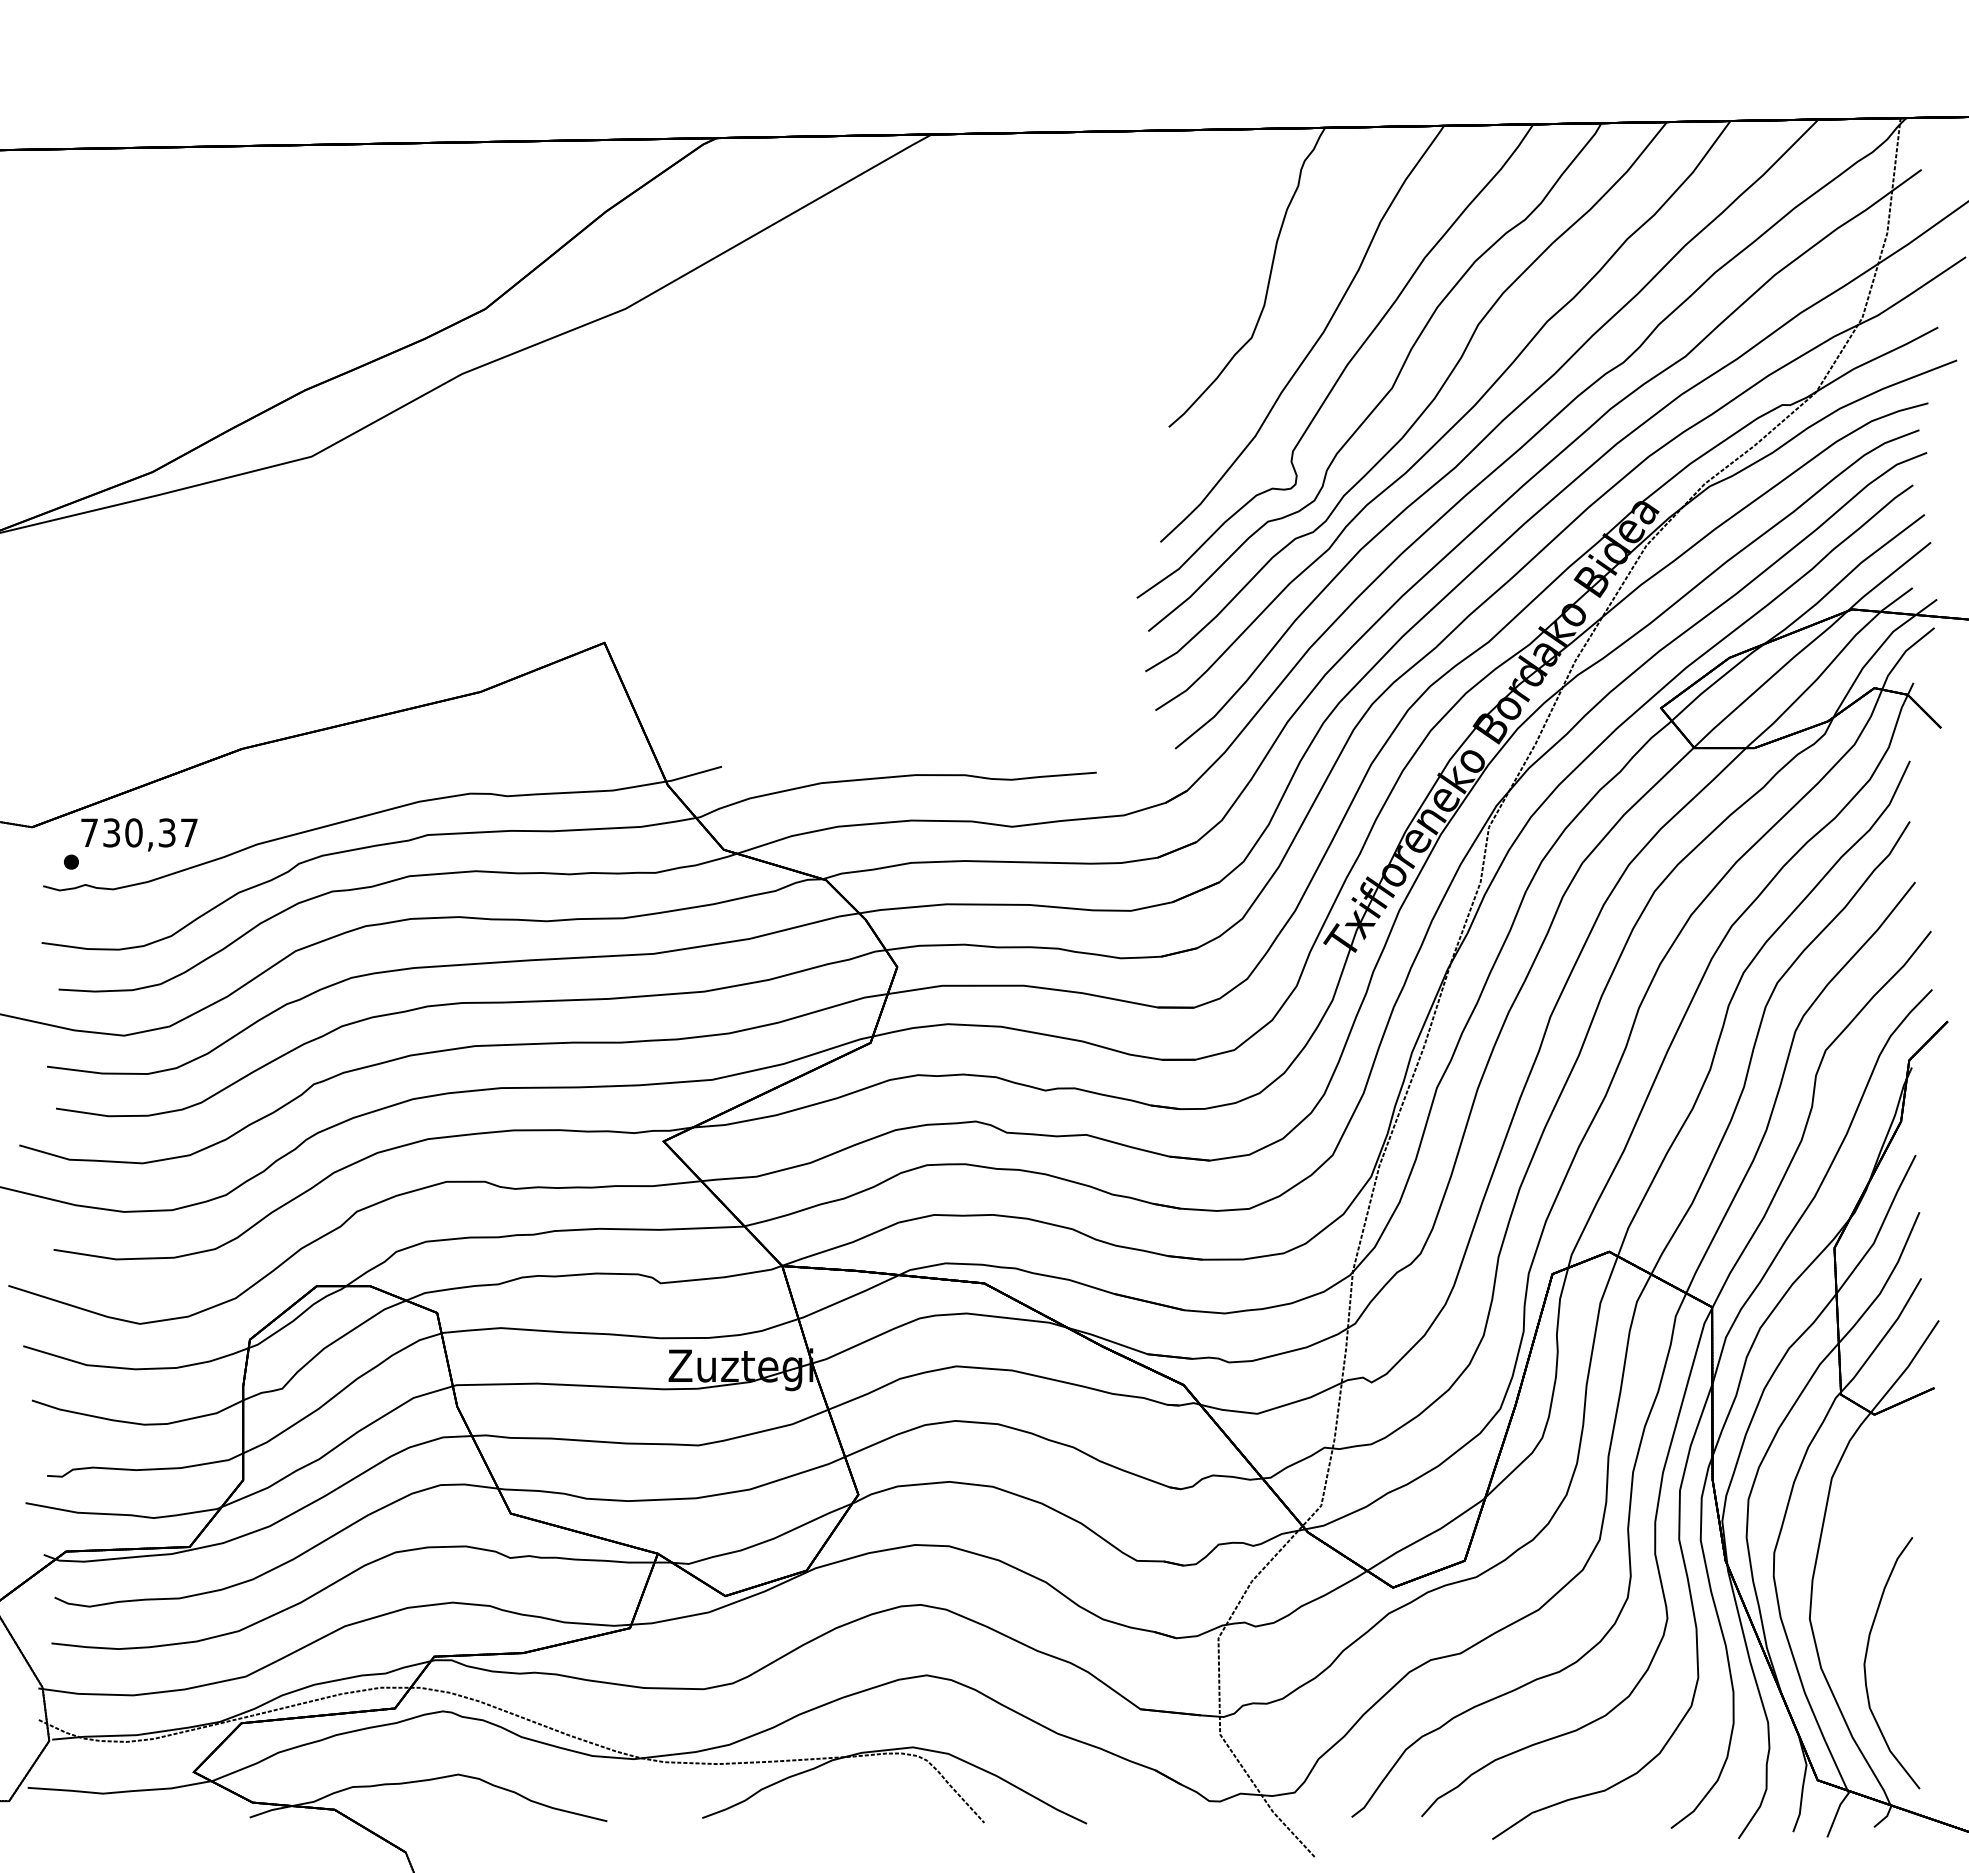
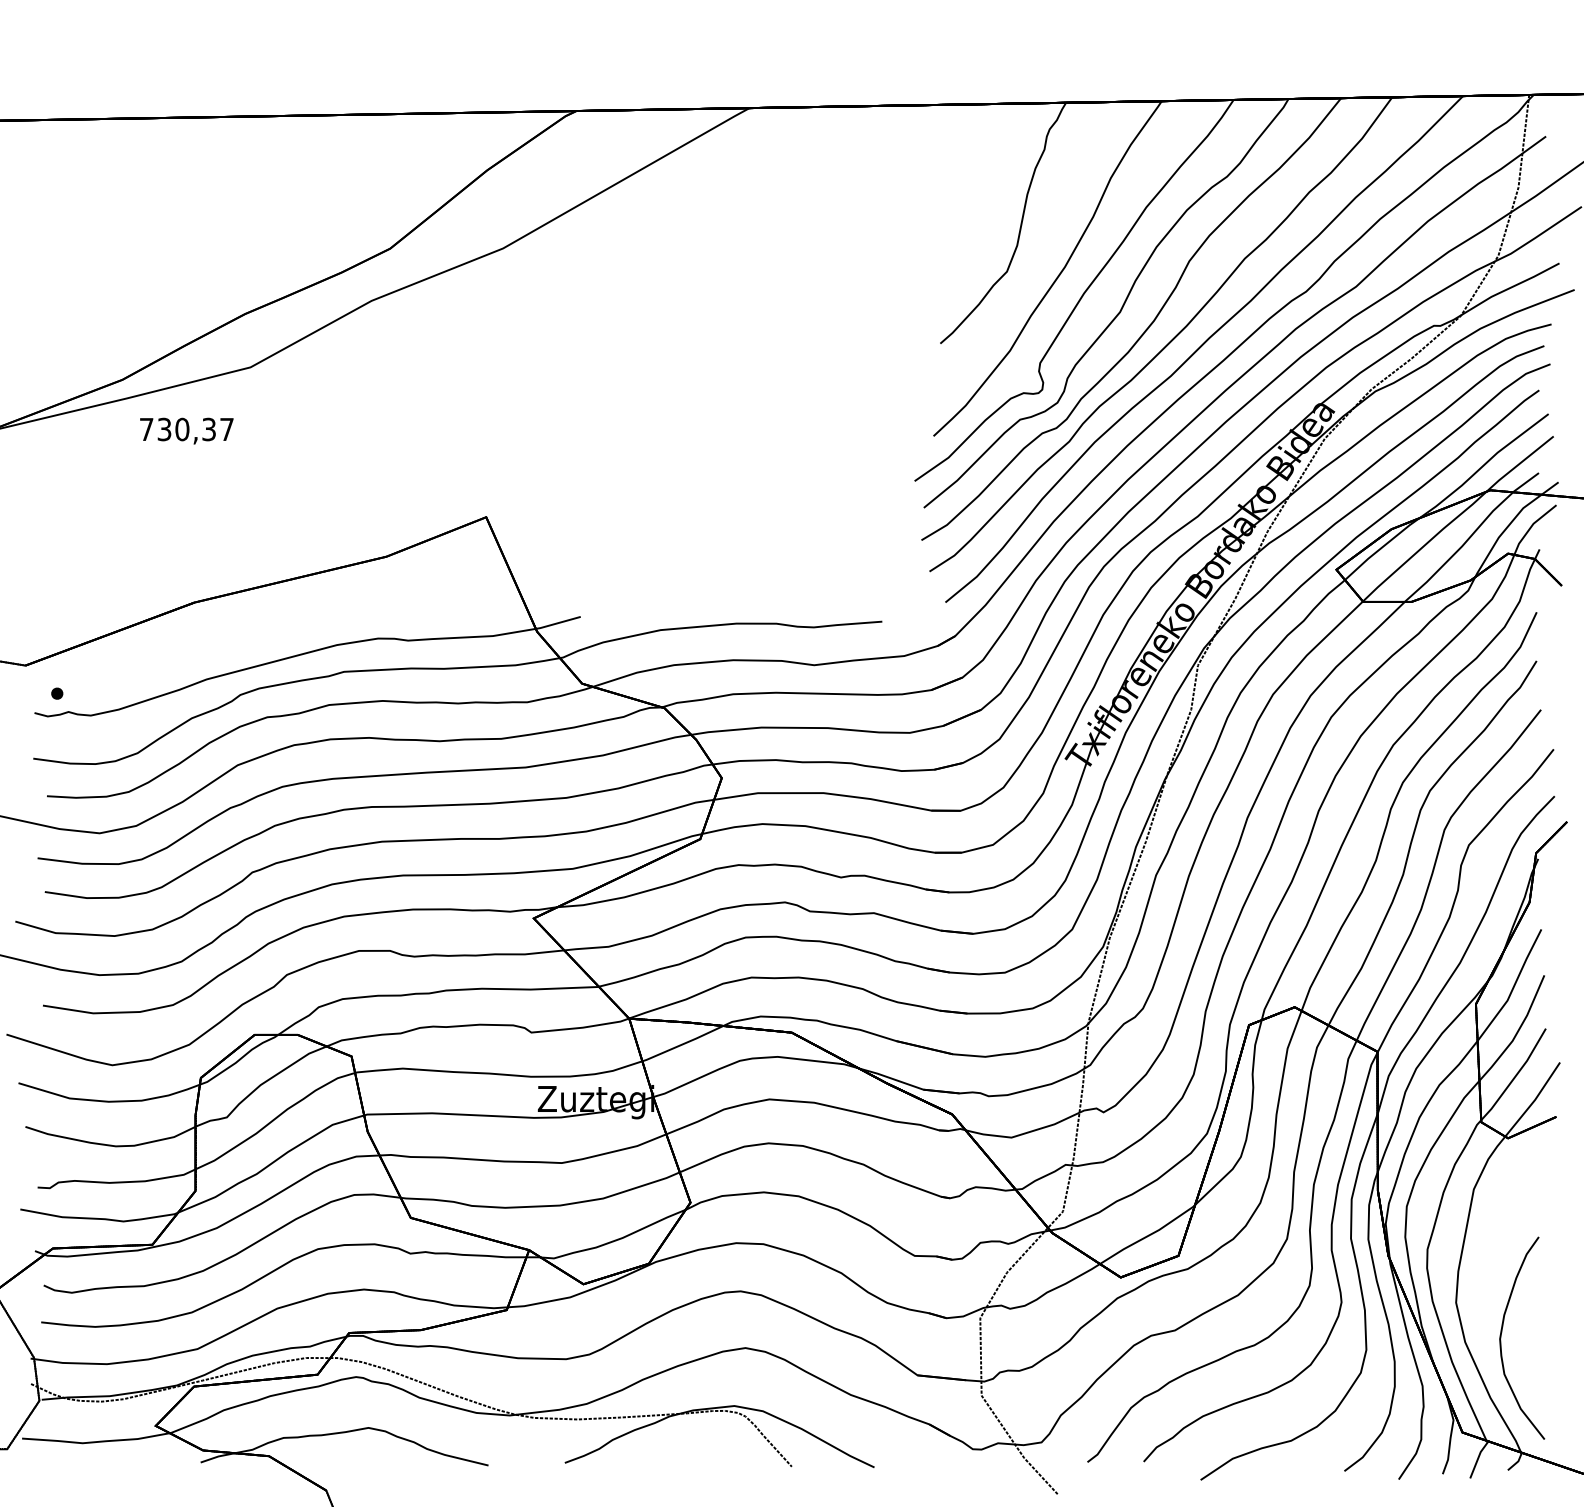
text: (139, 834) -> (186, 430), moved

